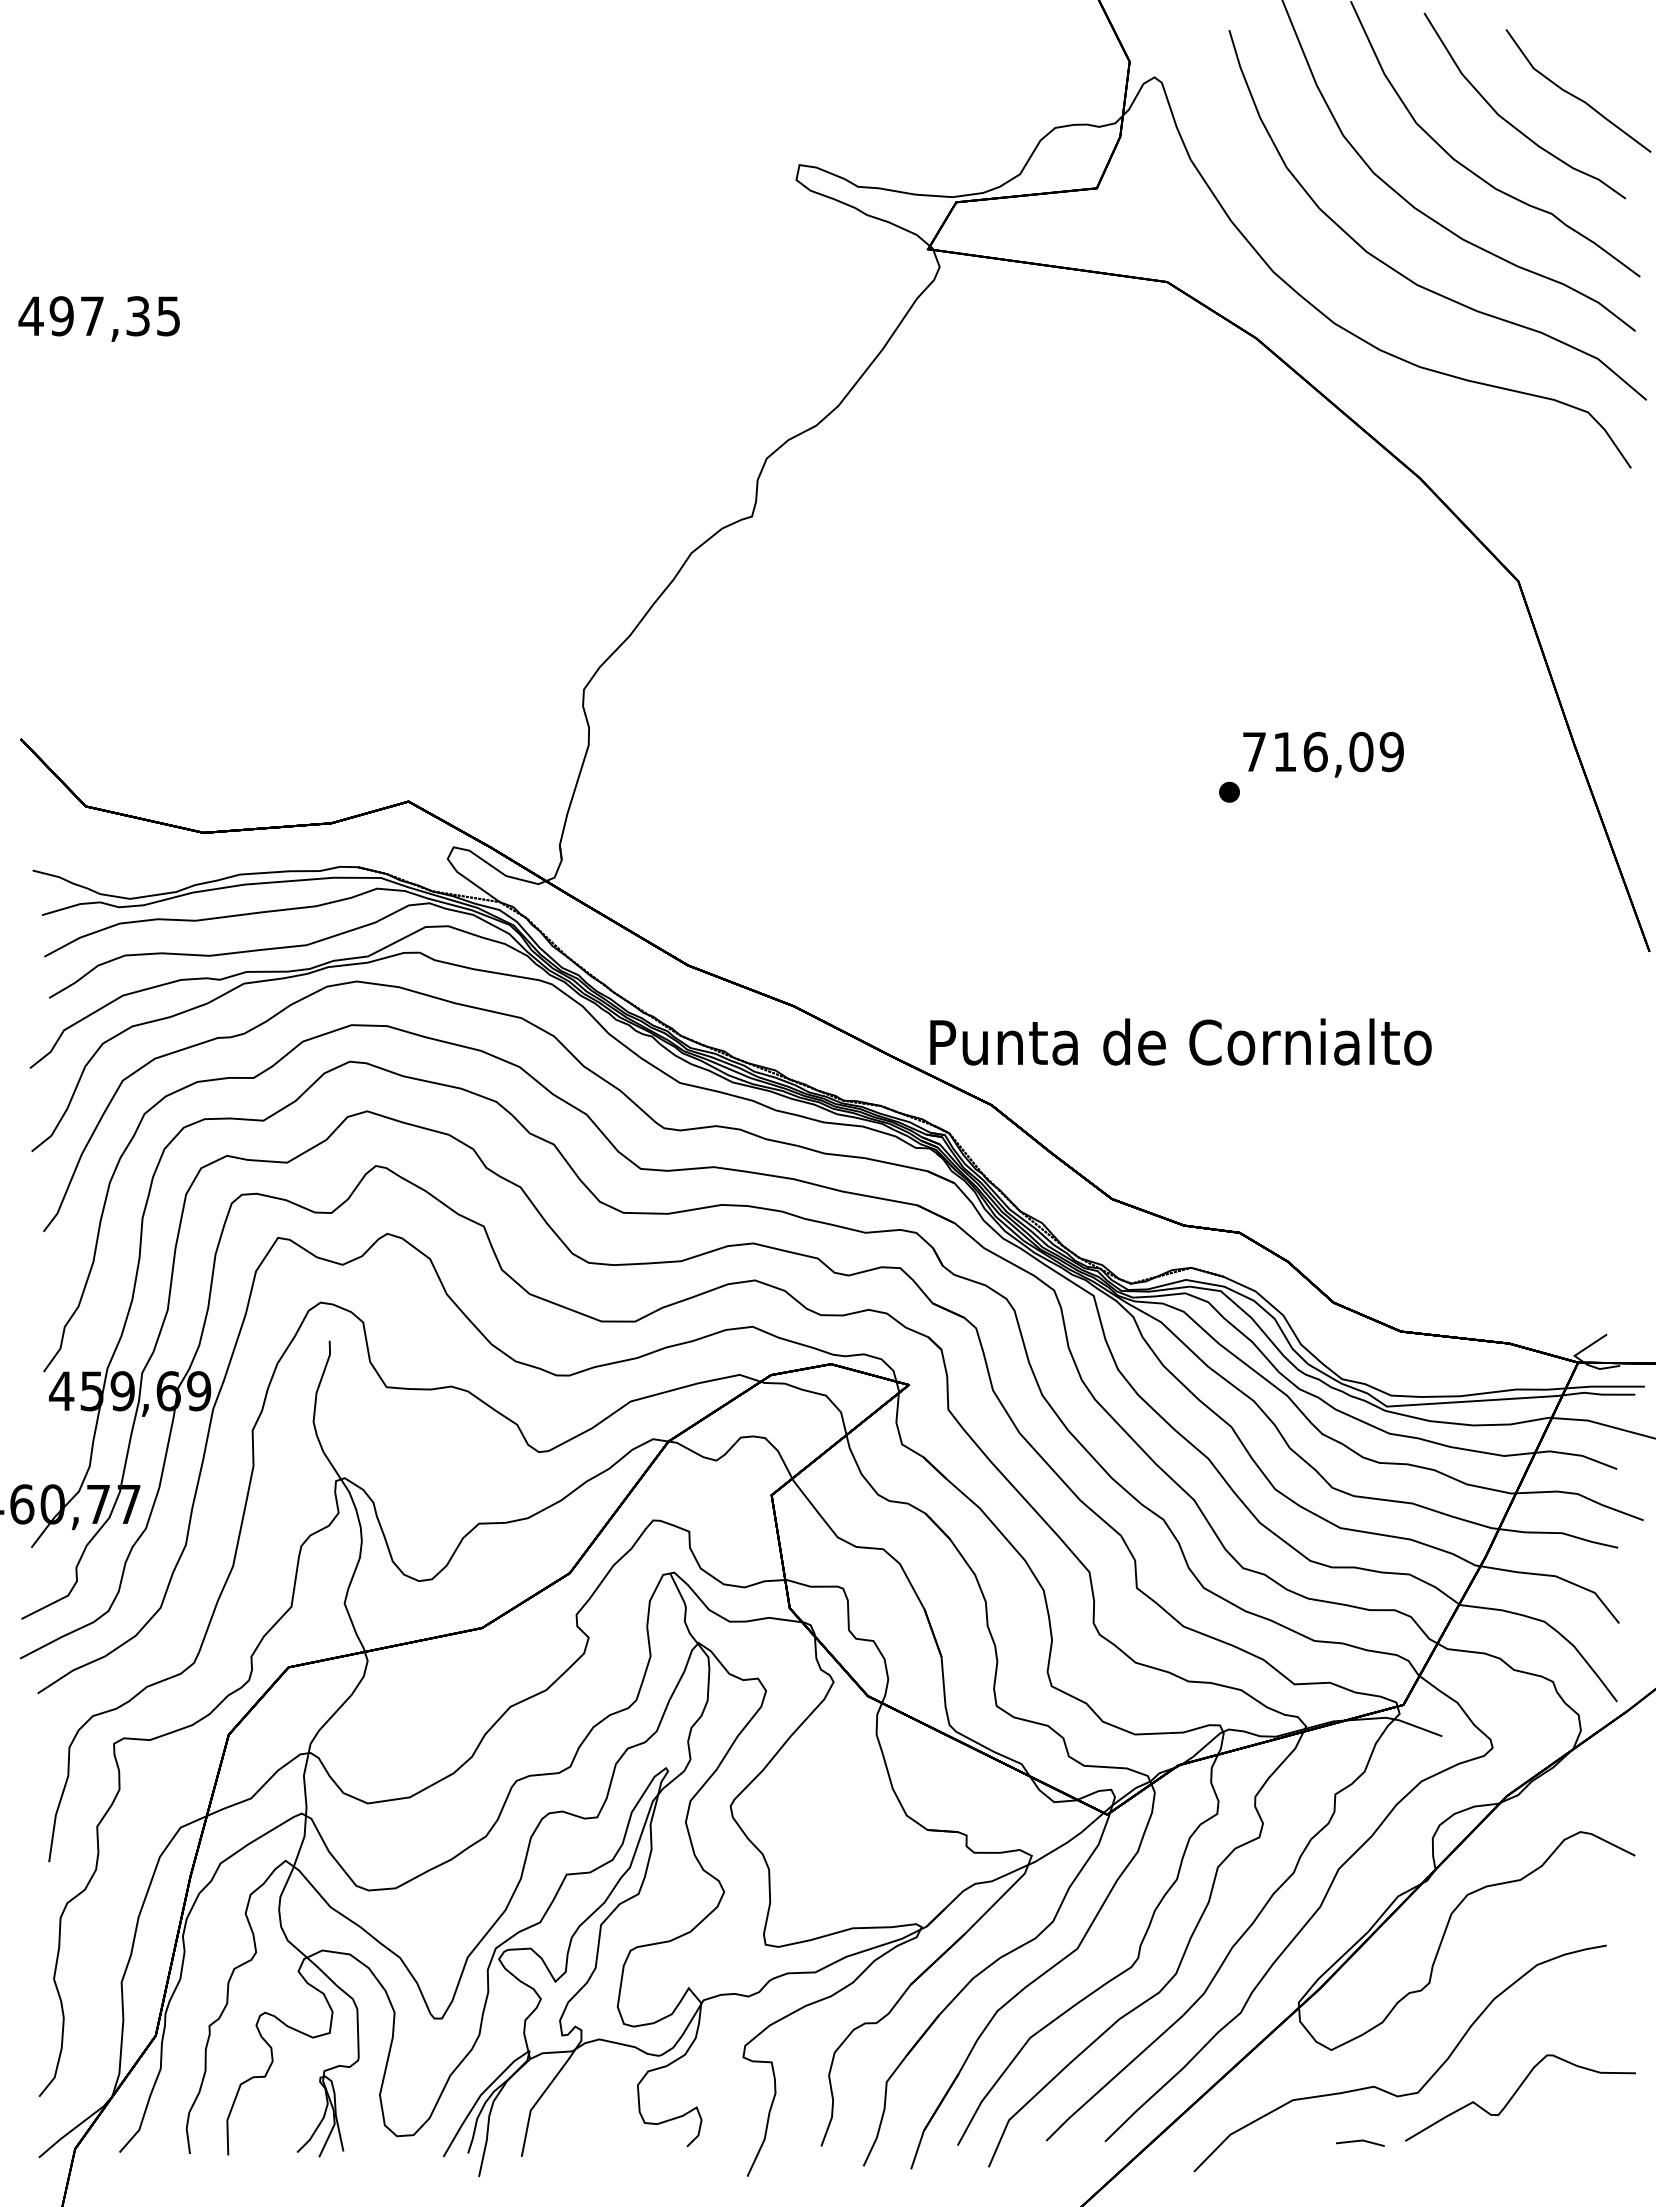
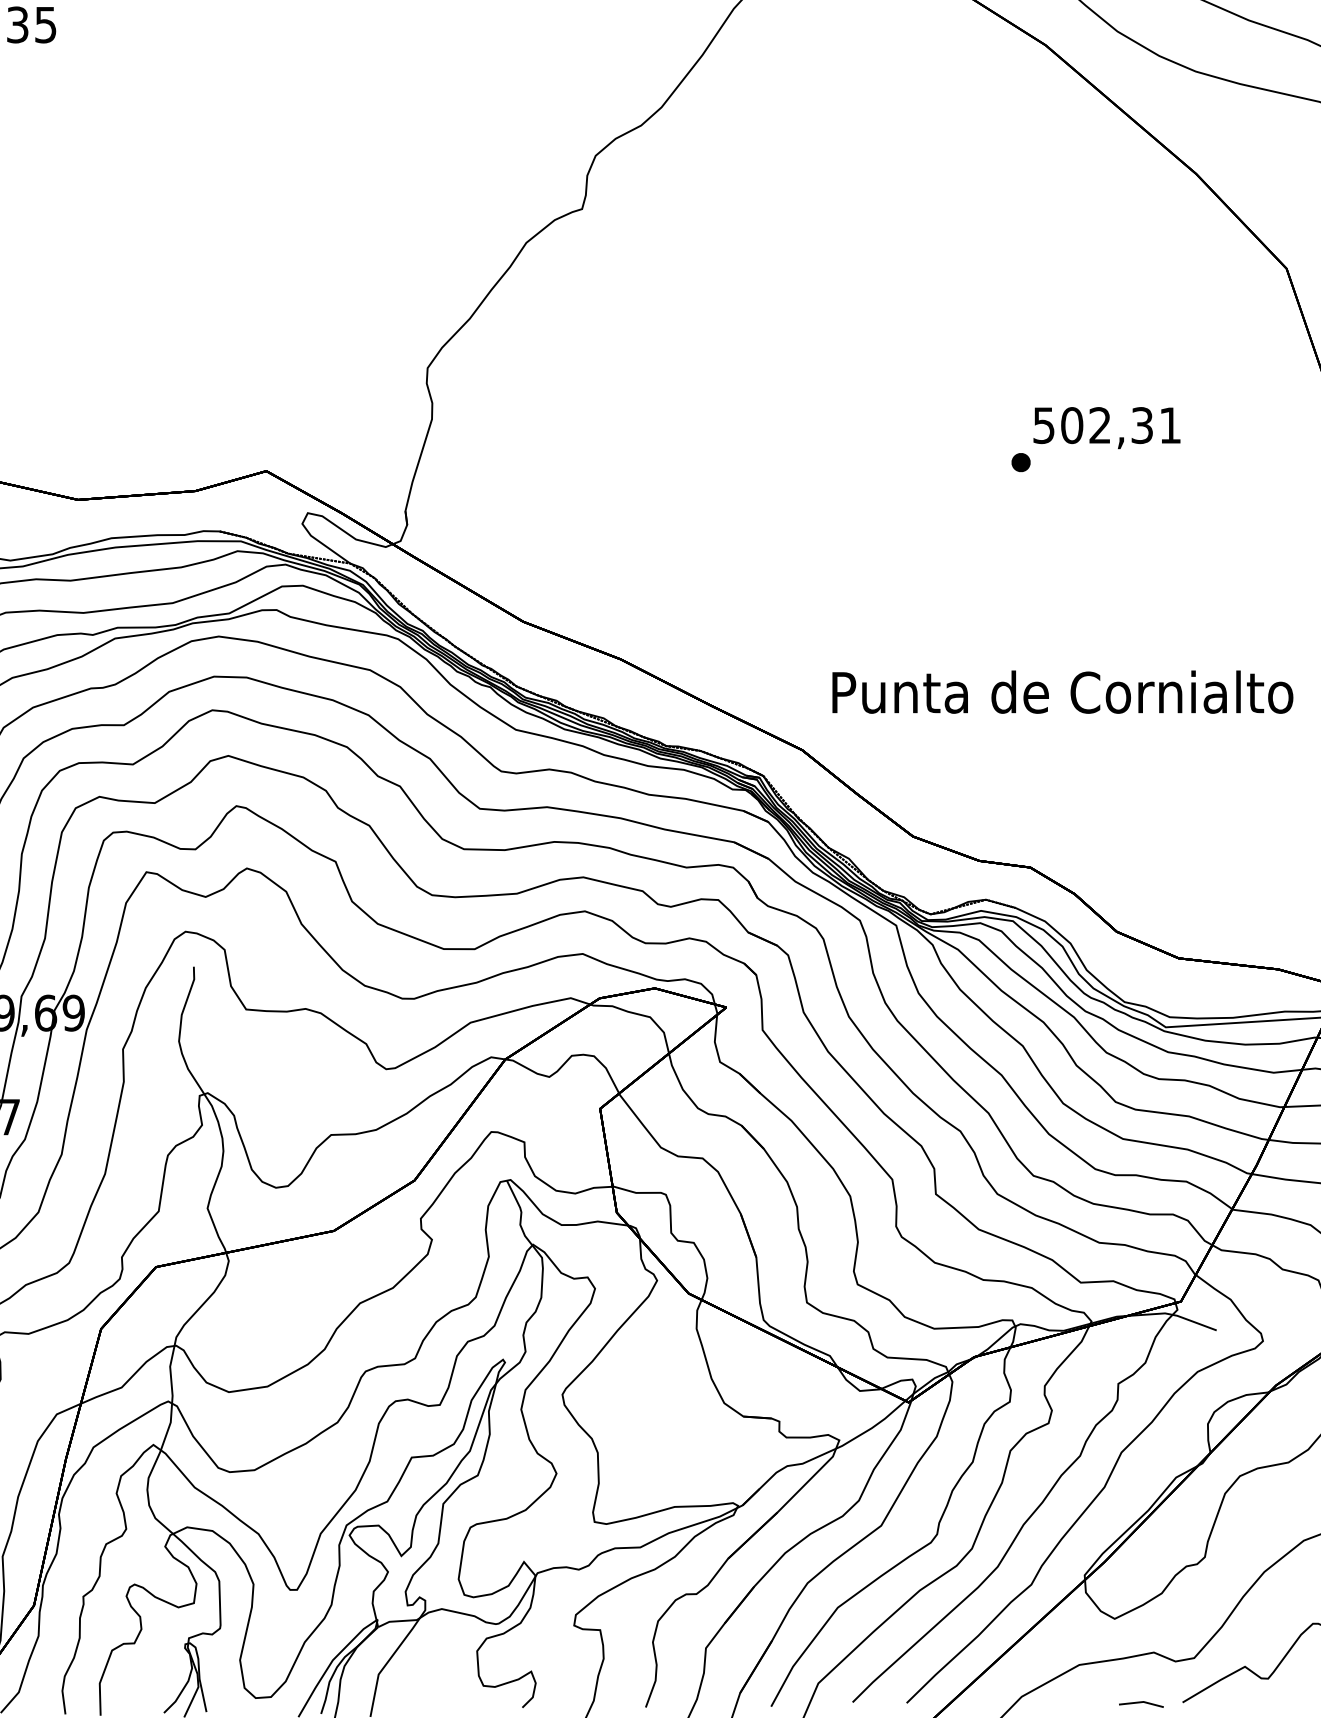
text: (1323, 751) -> (1107, 425), 716,09 -> 502,31
text: (1180, 1041) -> (1062, 691), moved

